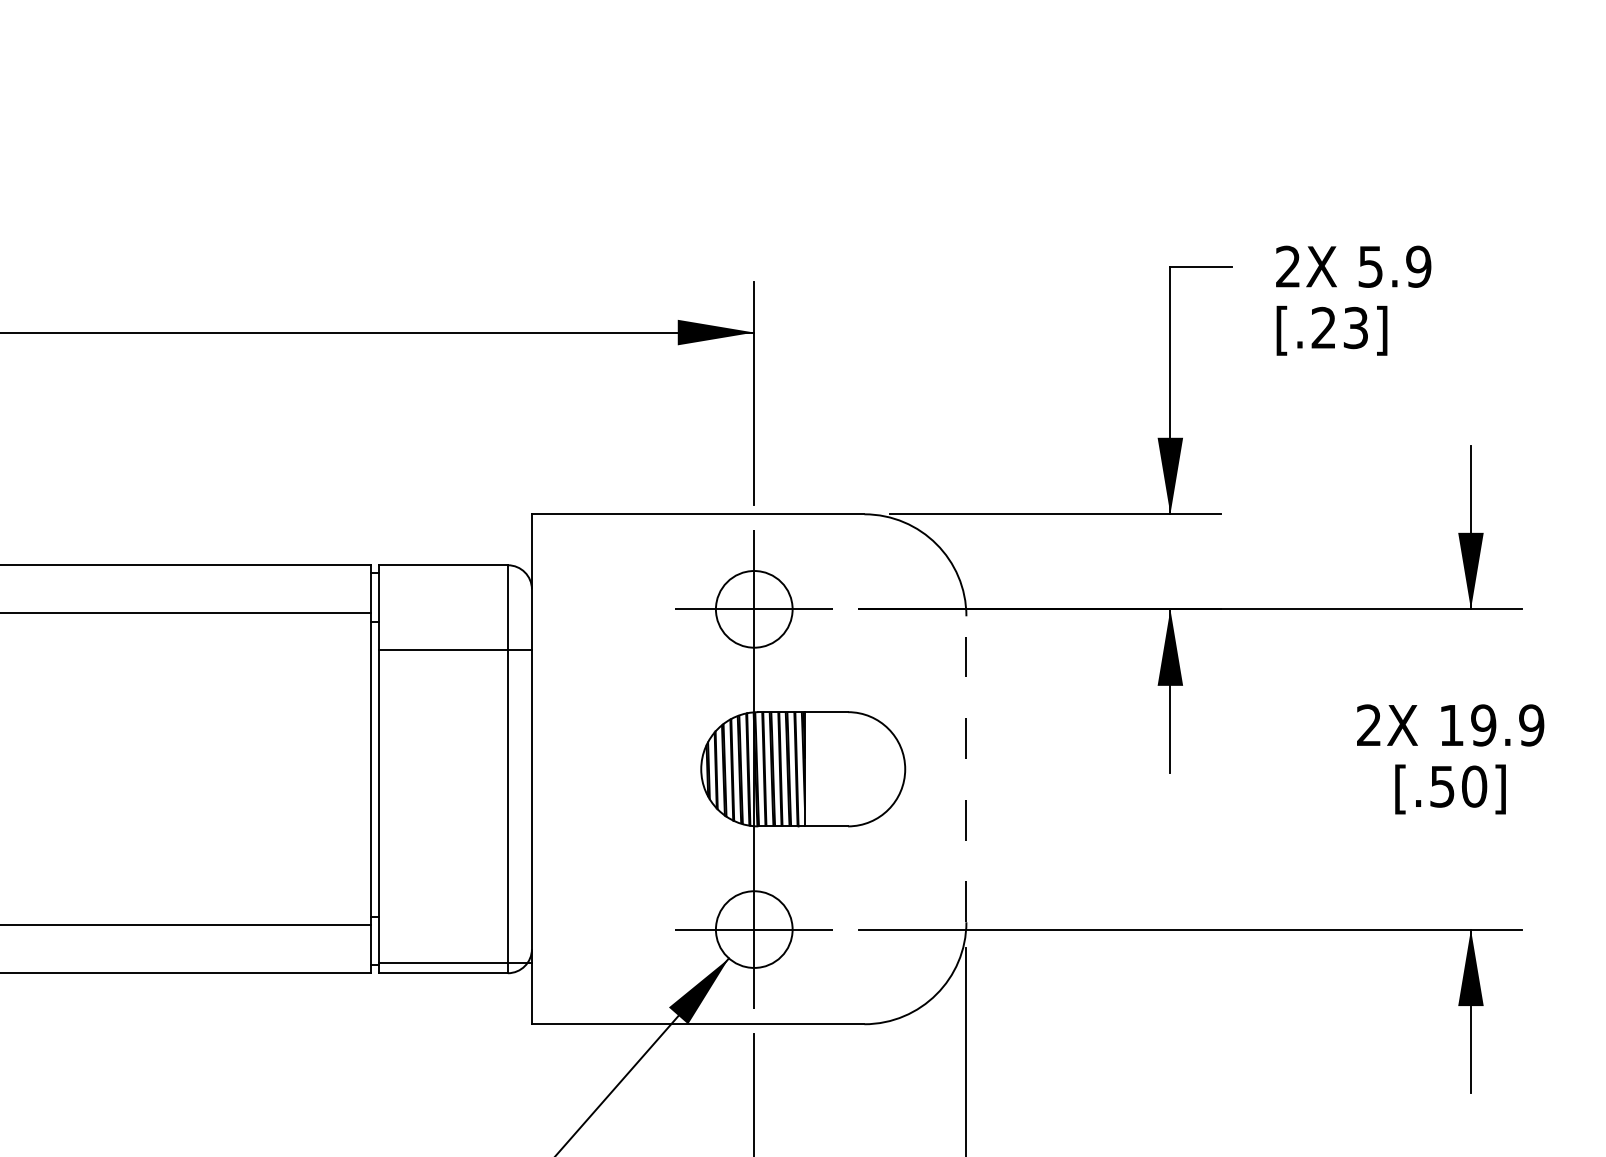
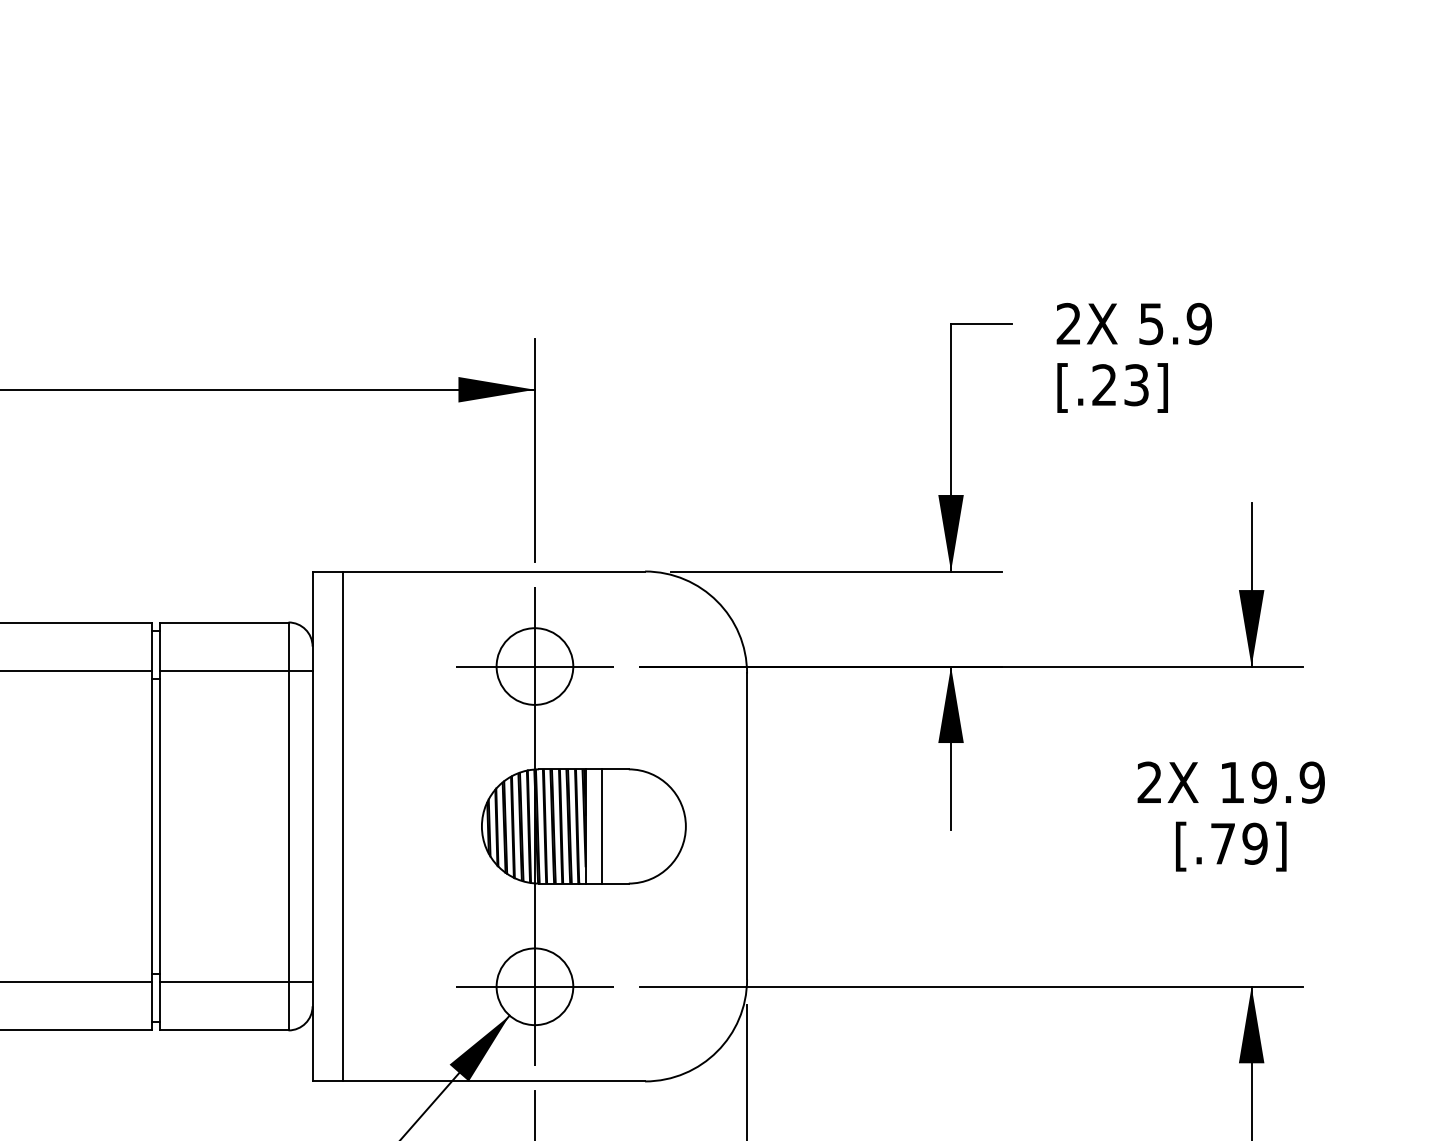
line: (455, 650) -> (236, 670), moved
line: (562, 769) -> (343, 826), added
line: (821, 769) -> (602, 826), added
line: (966, 769) -> (747, 826), dashed -> solid
text: (1458, 786) -> (1239, 843), [.50] -> [.79]
line: (455, 963) -> (236, 982), moved

